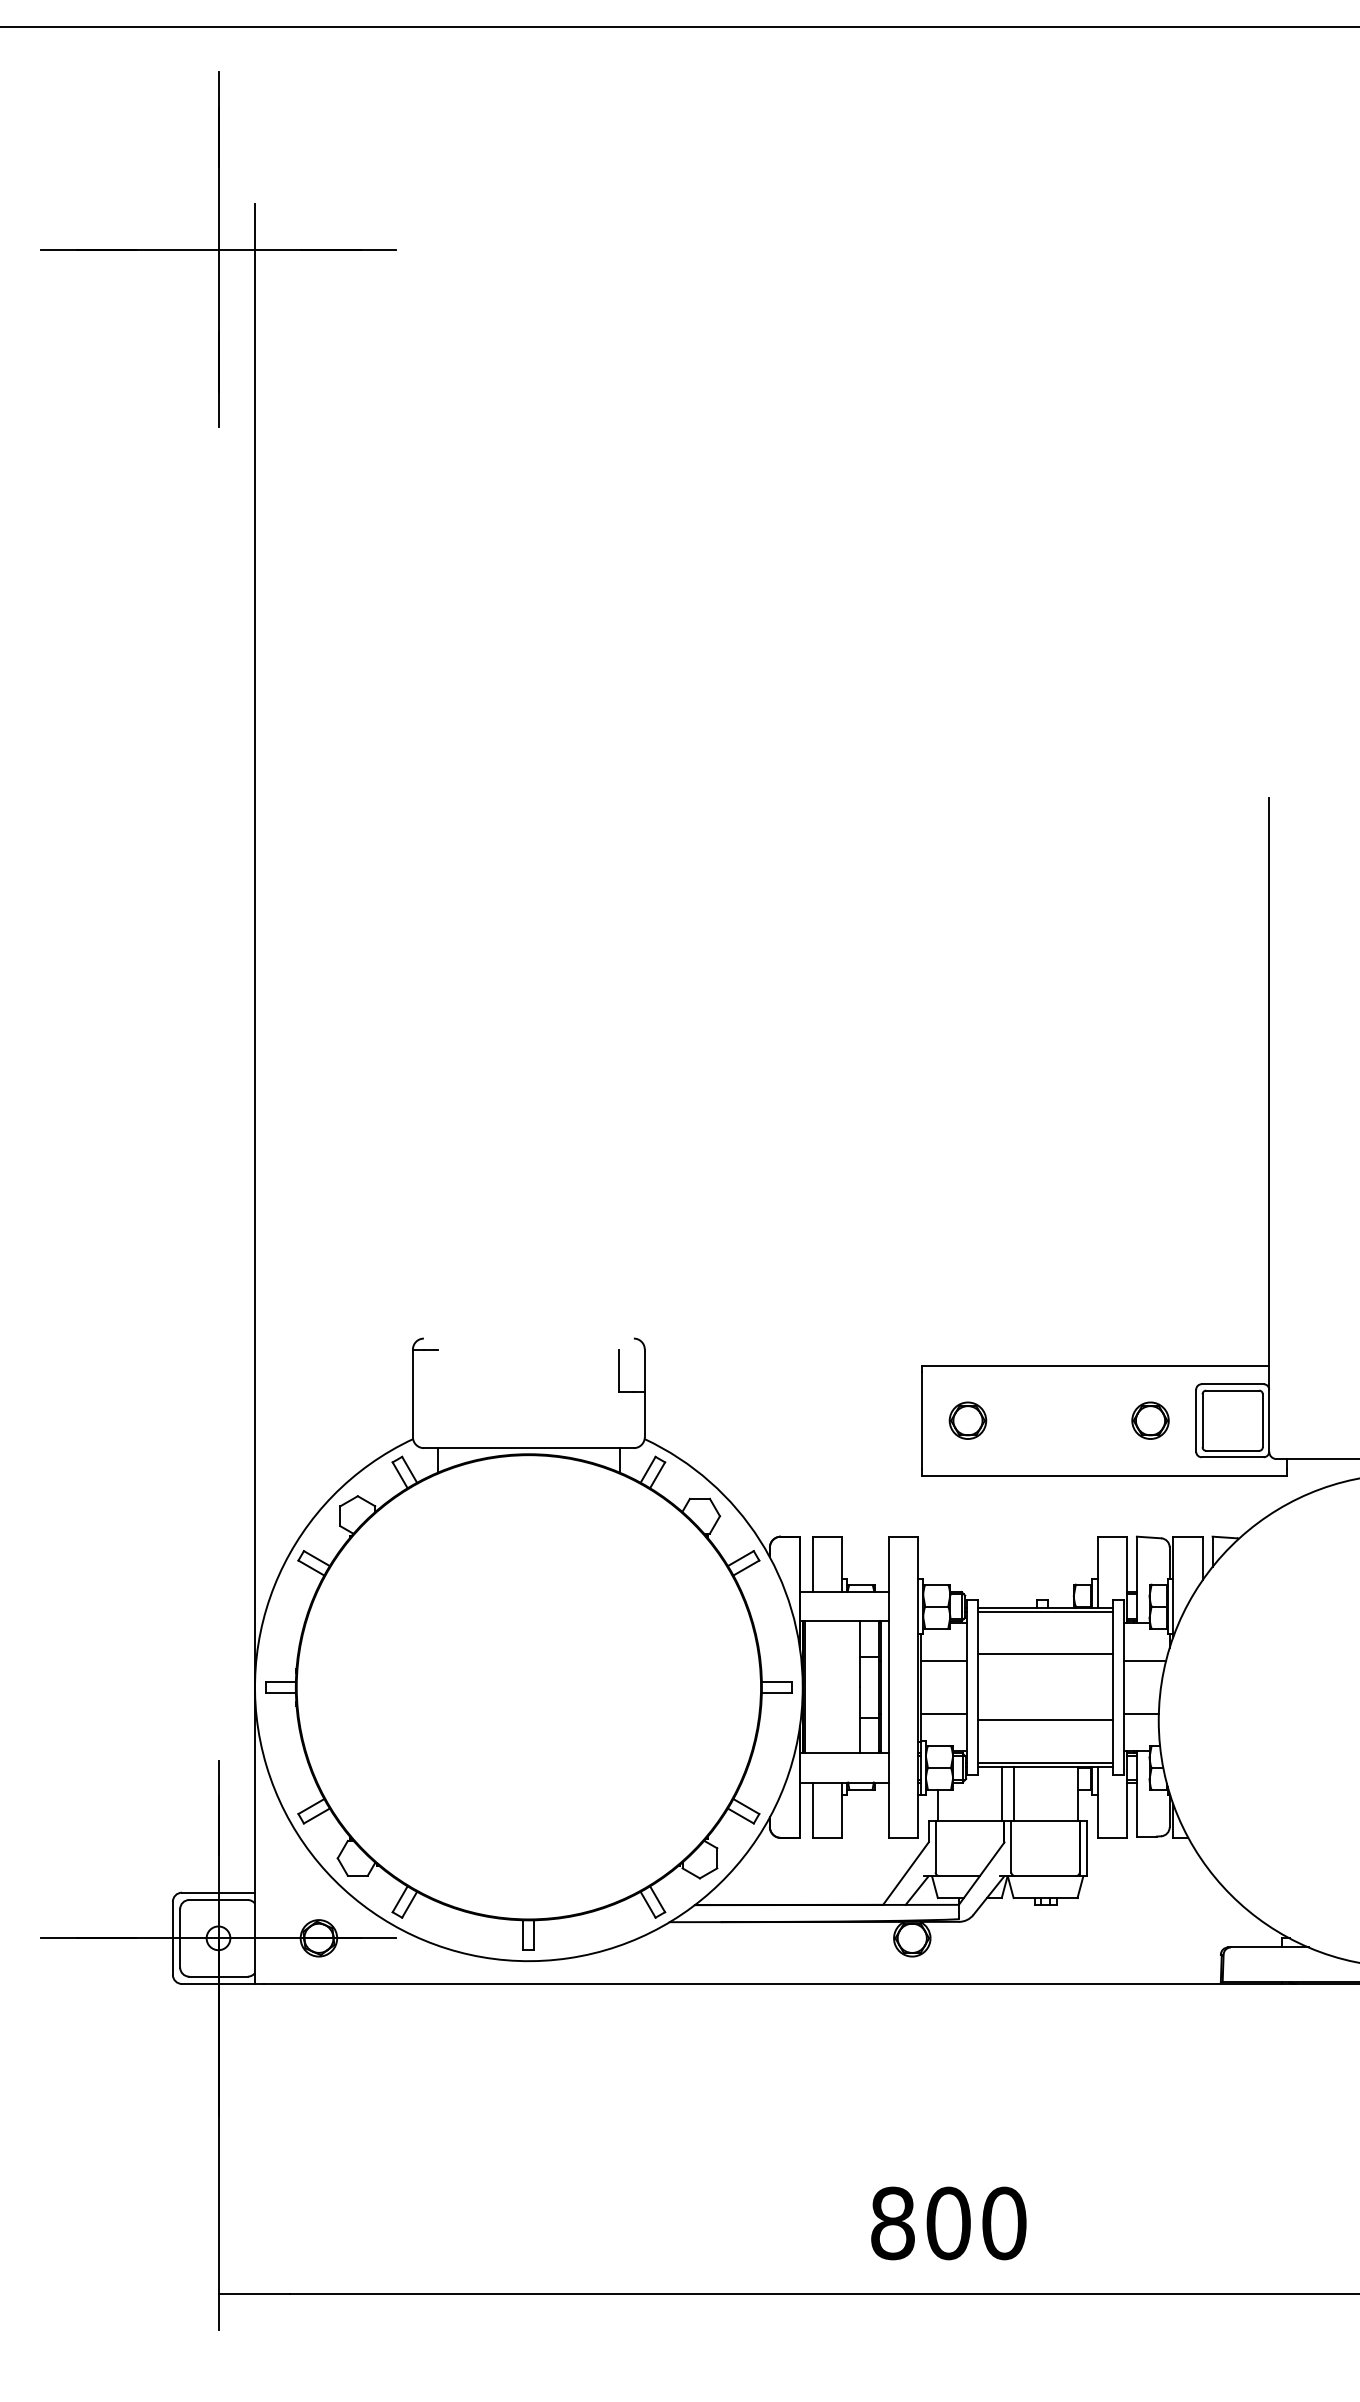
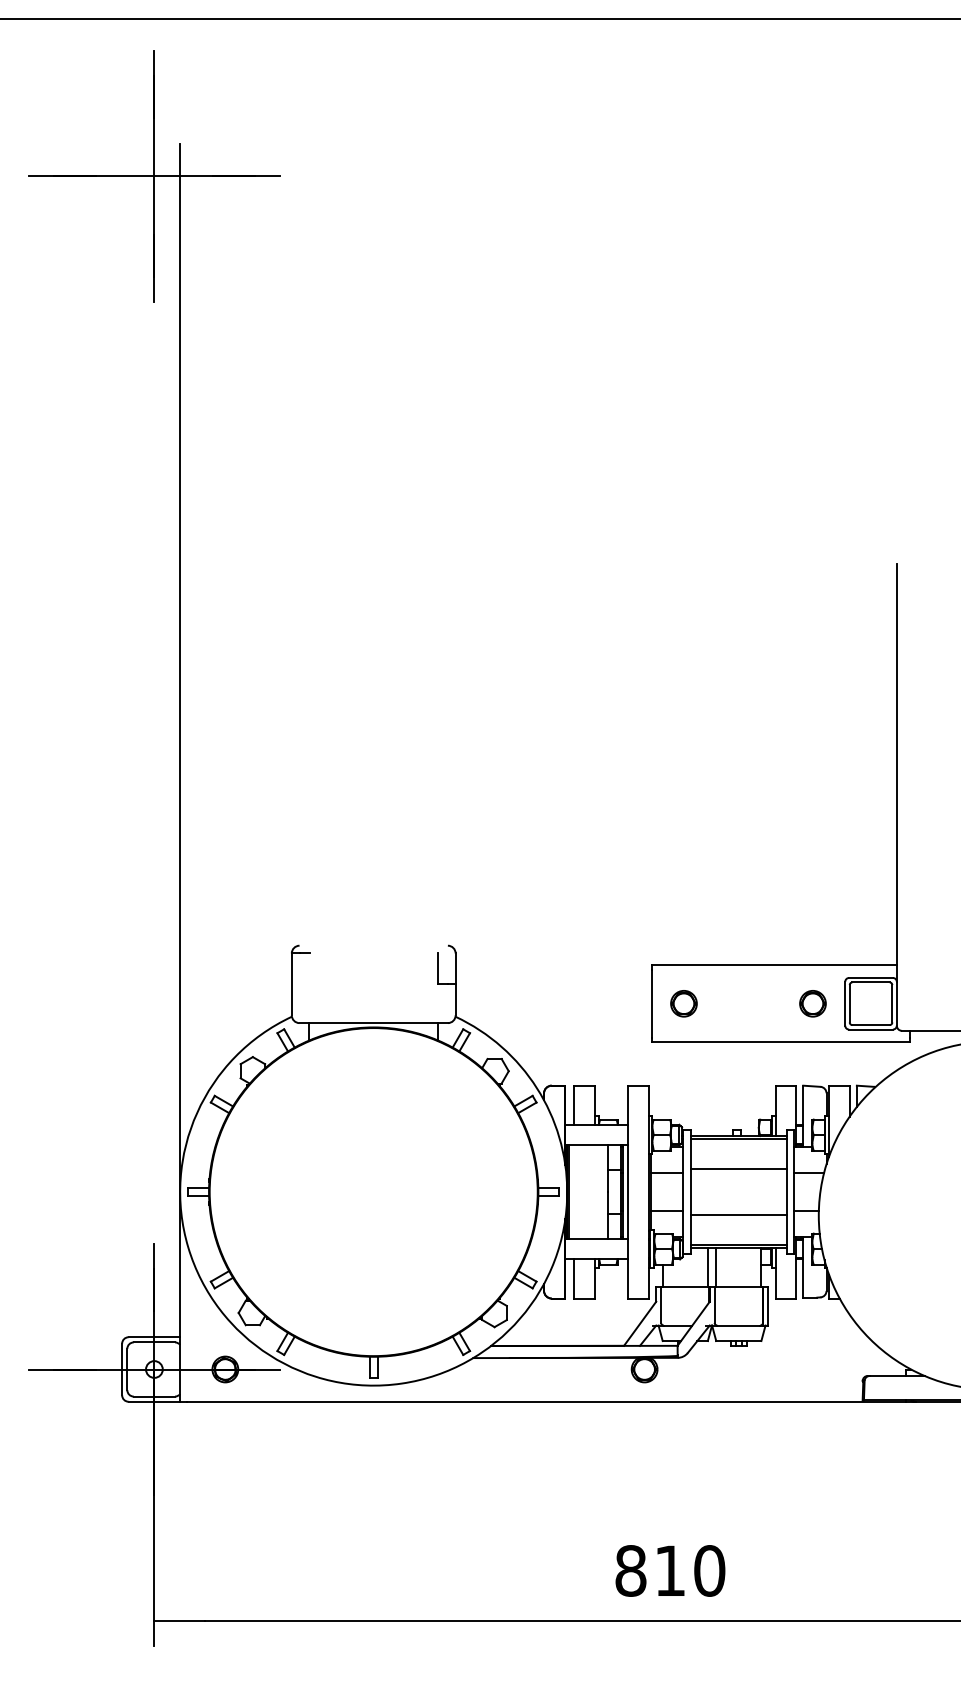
text: (948, 2223) -> (670, 1570), 800 -> 810

